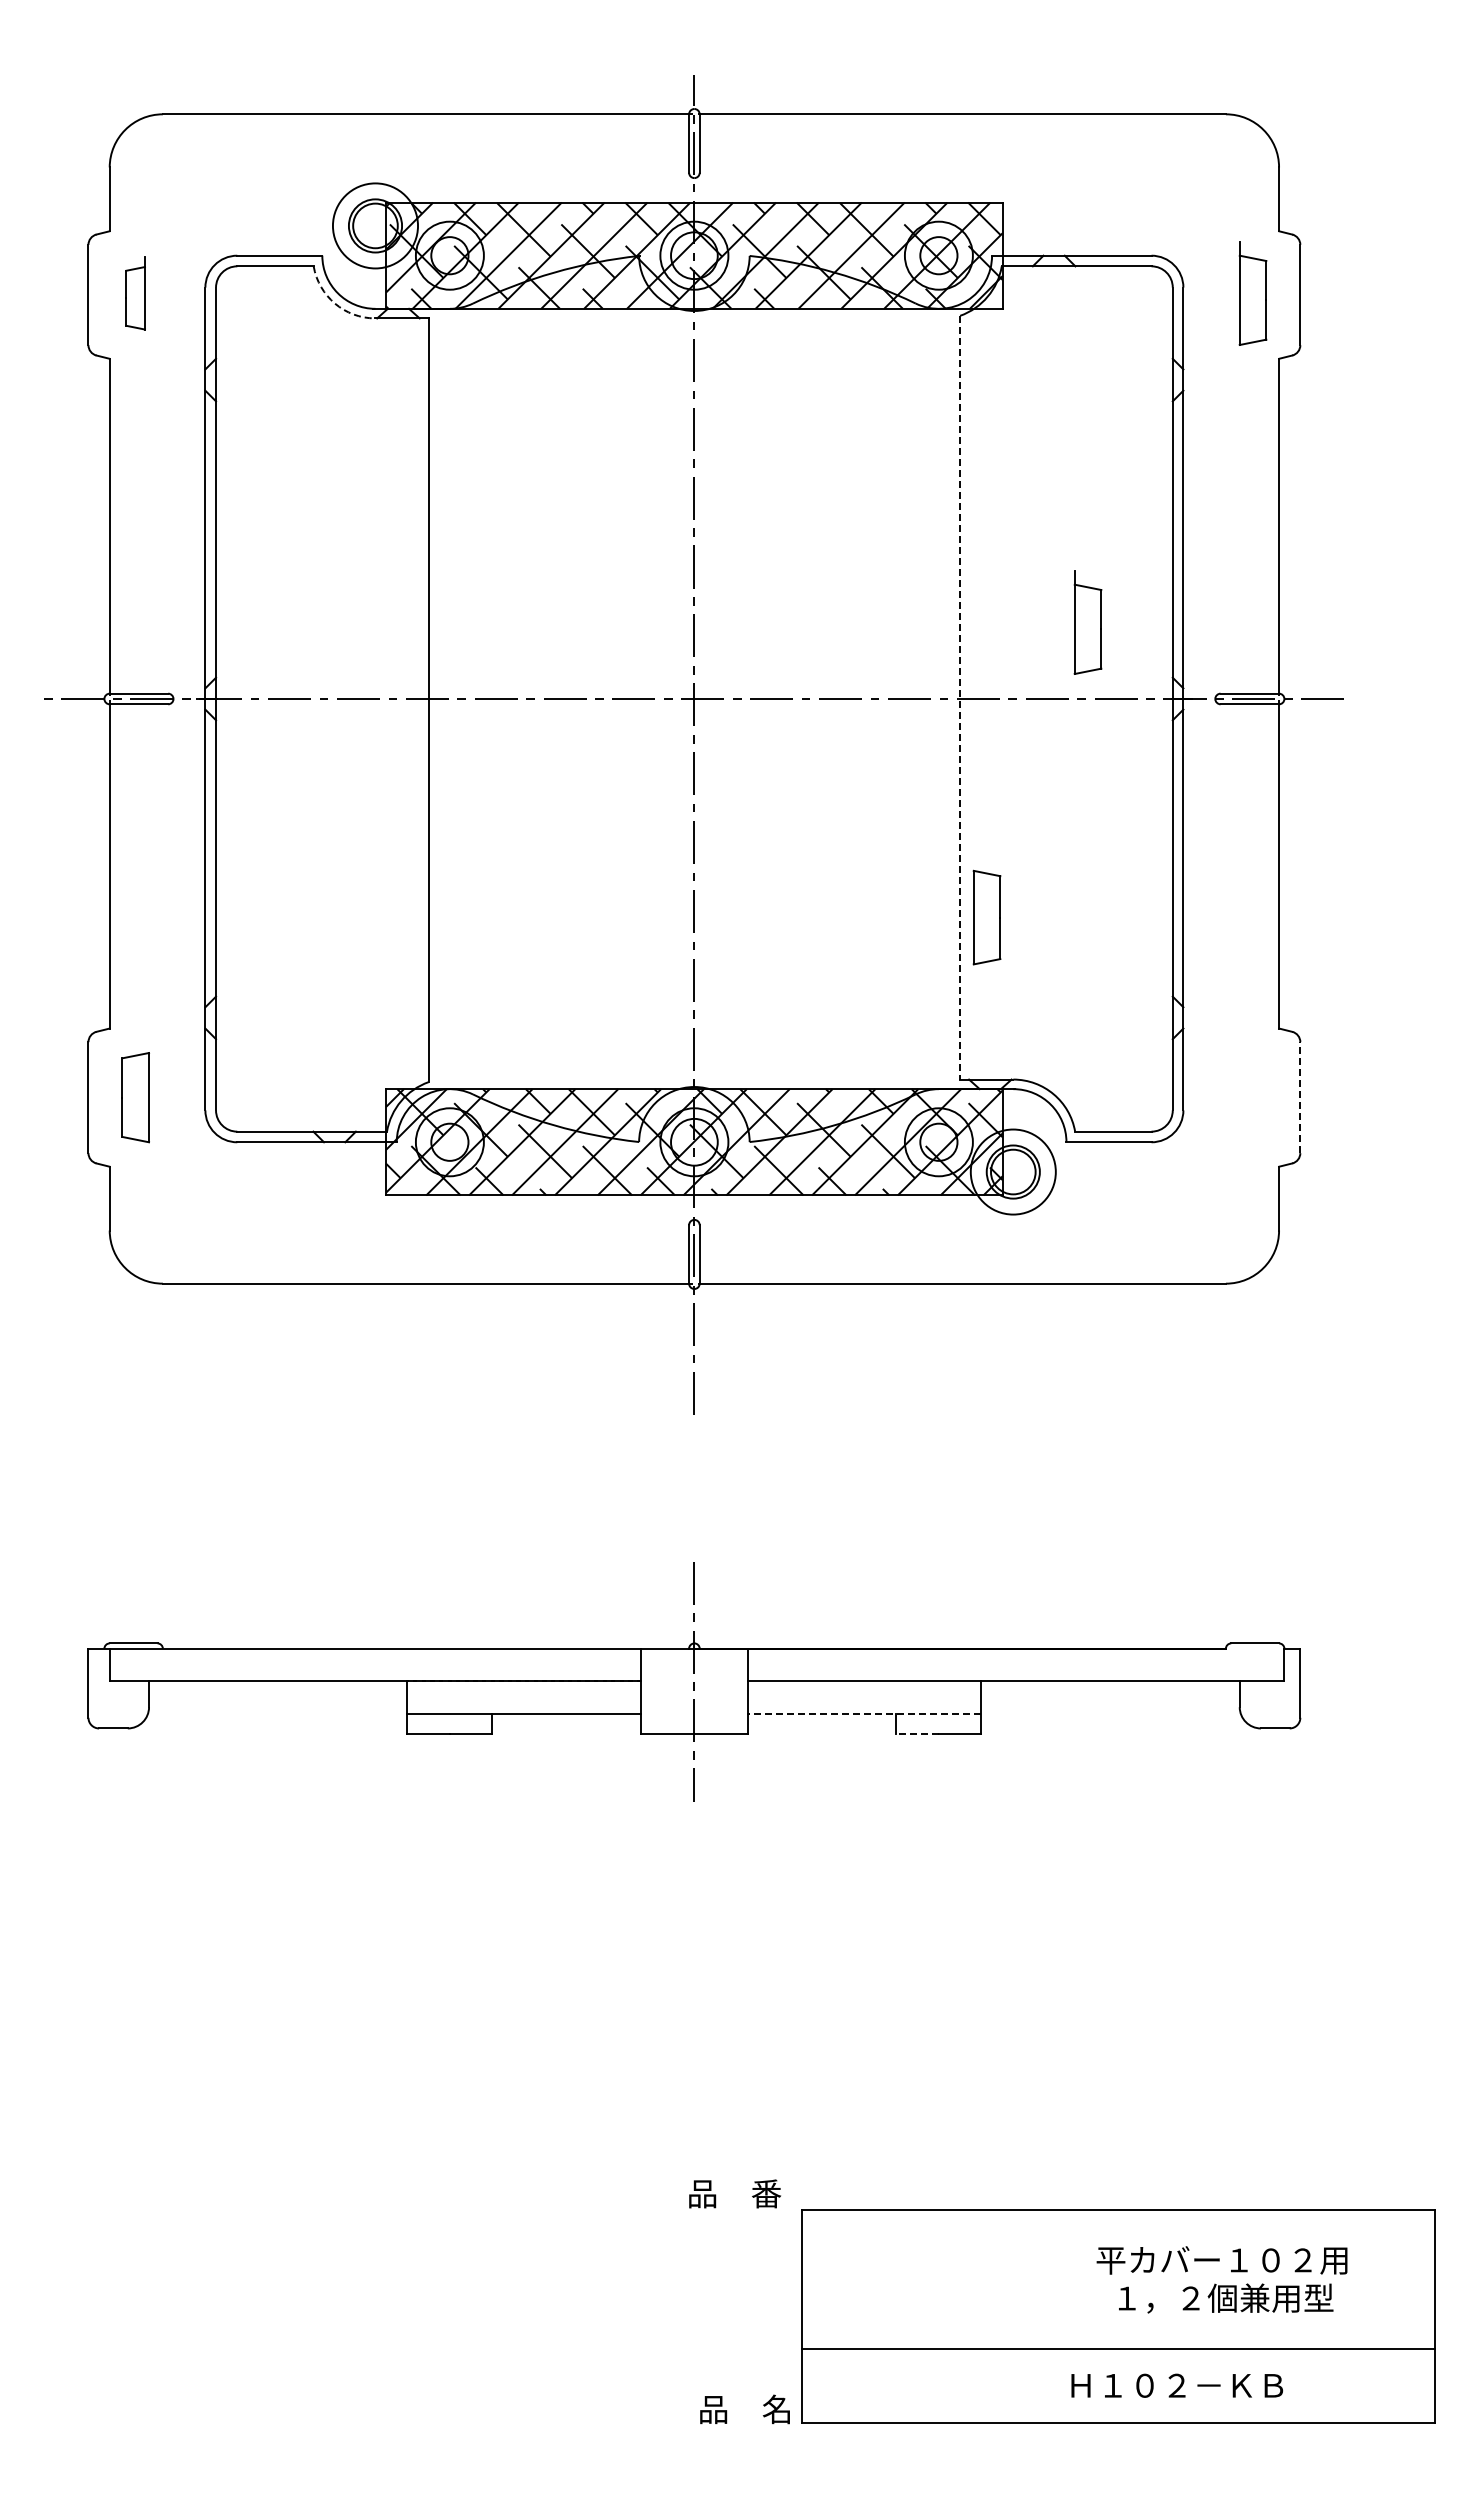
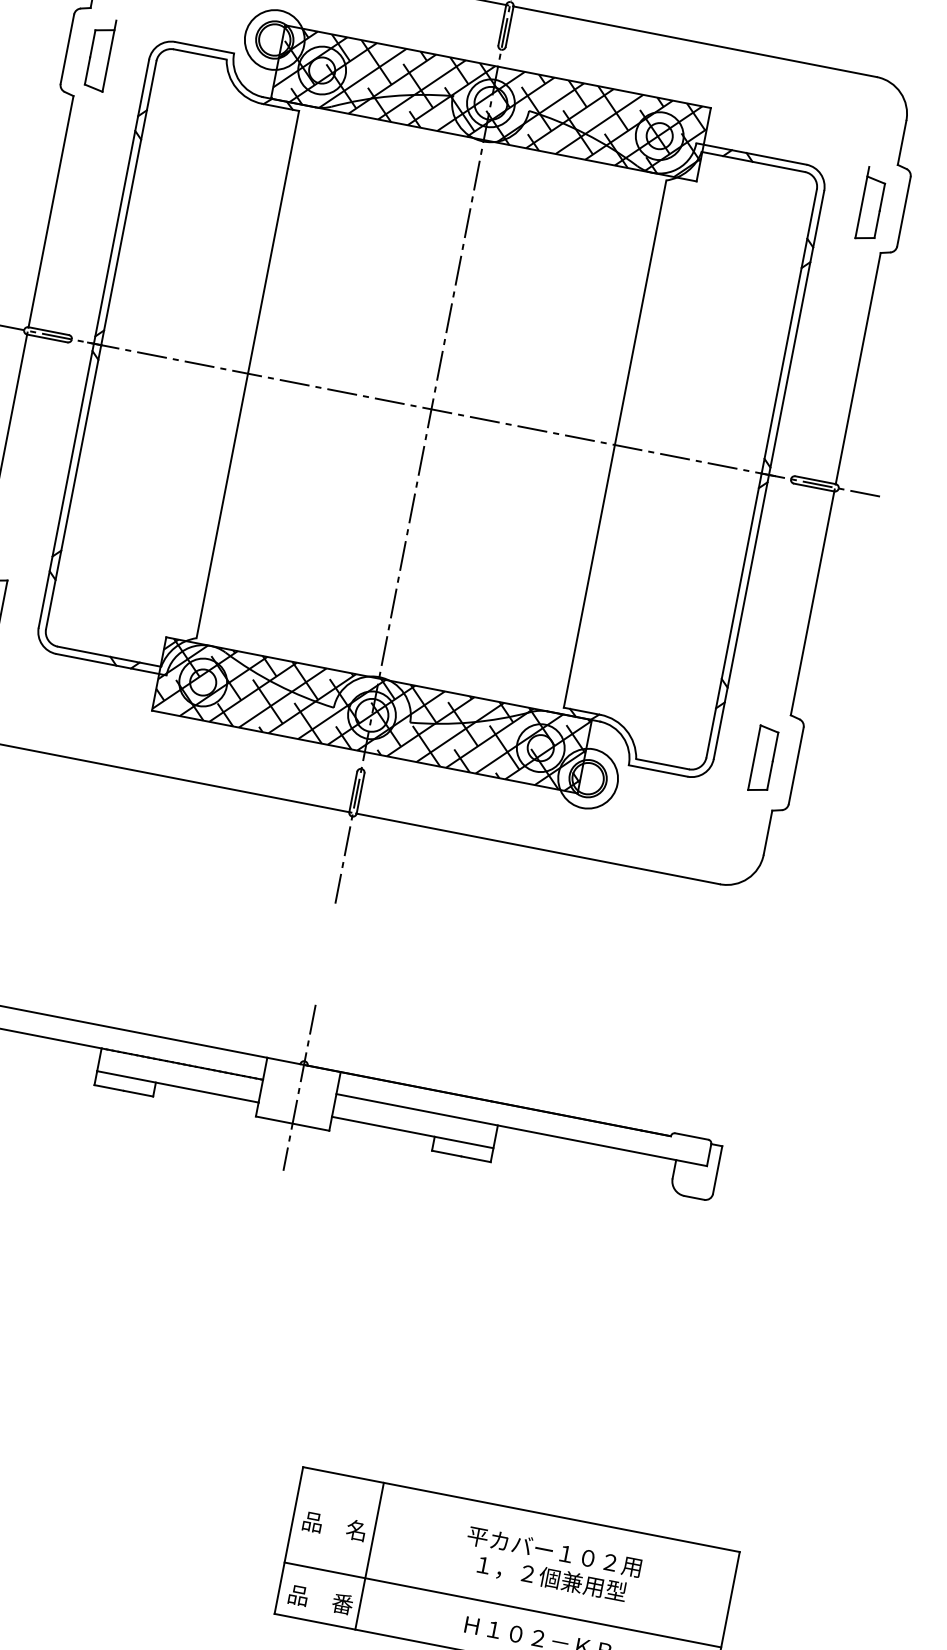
part: (135, 293) -> (100, 54), size x1.43
arc: (335, 303) -> (236, 88), dashed -> solid
part: (1087, 622) -> (713, 409), removed
line: (960, 697) -> (615, 444), dashed -> solid
part: (986, 917) -> (763, 759), moved
line: (1300, 1097) -> (796, 765), dashed -> solid
line: (864, 1713) -> (412, 1132), dashed -> solid
line: (917, 1733) -> (446, 1153), dashed -> solid
text: (735, 2193) -> (321, 1599), moved
text: (1221, 2279) -> (551, 1564), moved
line: (919, 2316) -> (369, 1556), added
text: (744, 2409) -> (334, 1526), moved

